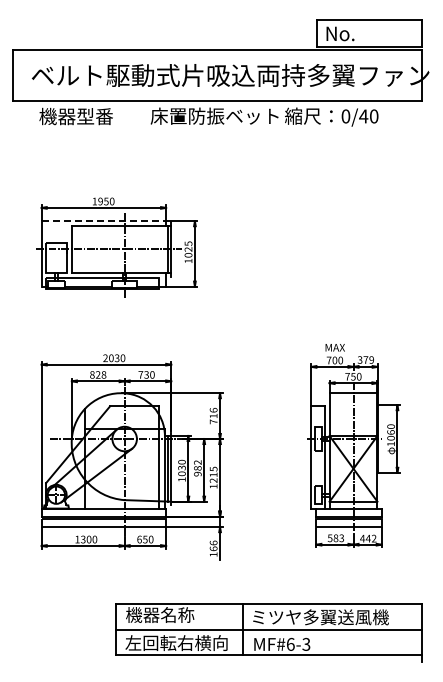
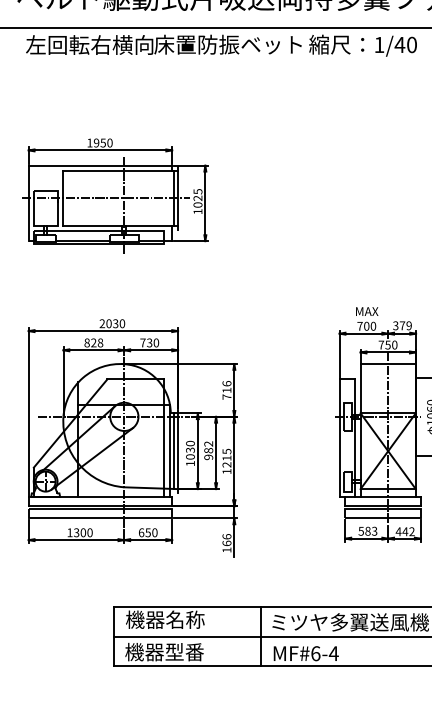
text: (94, 116) -> (89, 45), 機器型番 -> 左回転右横向
text: (345, 116) -> (378, 45), 0/40 -> 1/40
line: (104, 221) -> (101, 166), dashed -> solid
text: (176, 643) -> (184, 652), 左回転右横向 -> 機器型番
text: (306, 643) -> (333, 652), MF#6-3 -> MF#6-4

